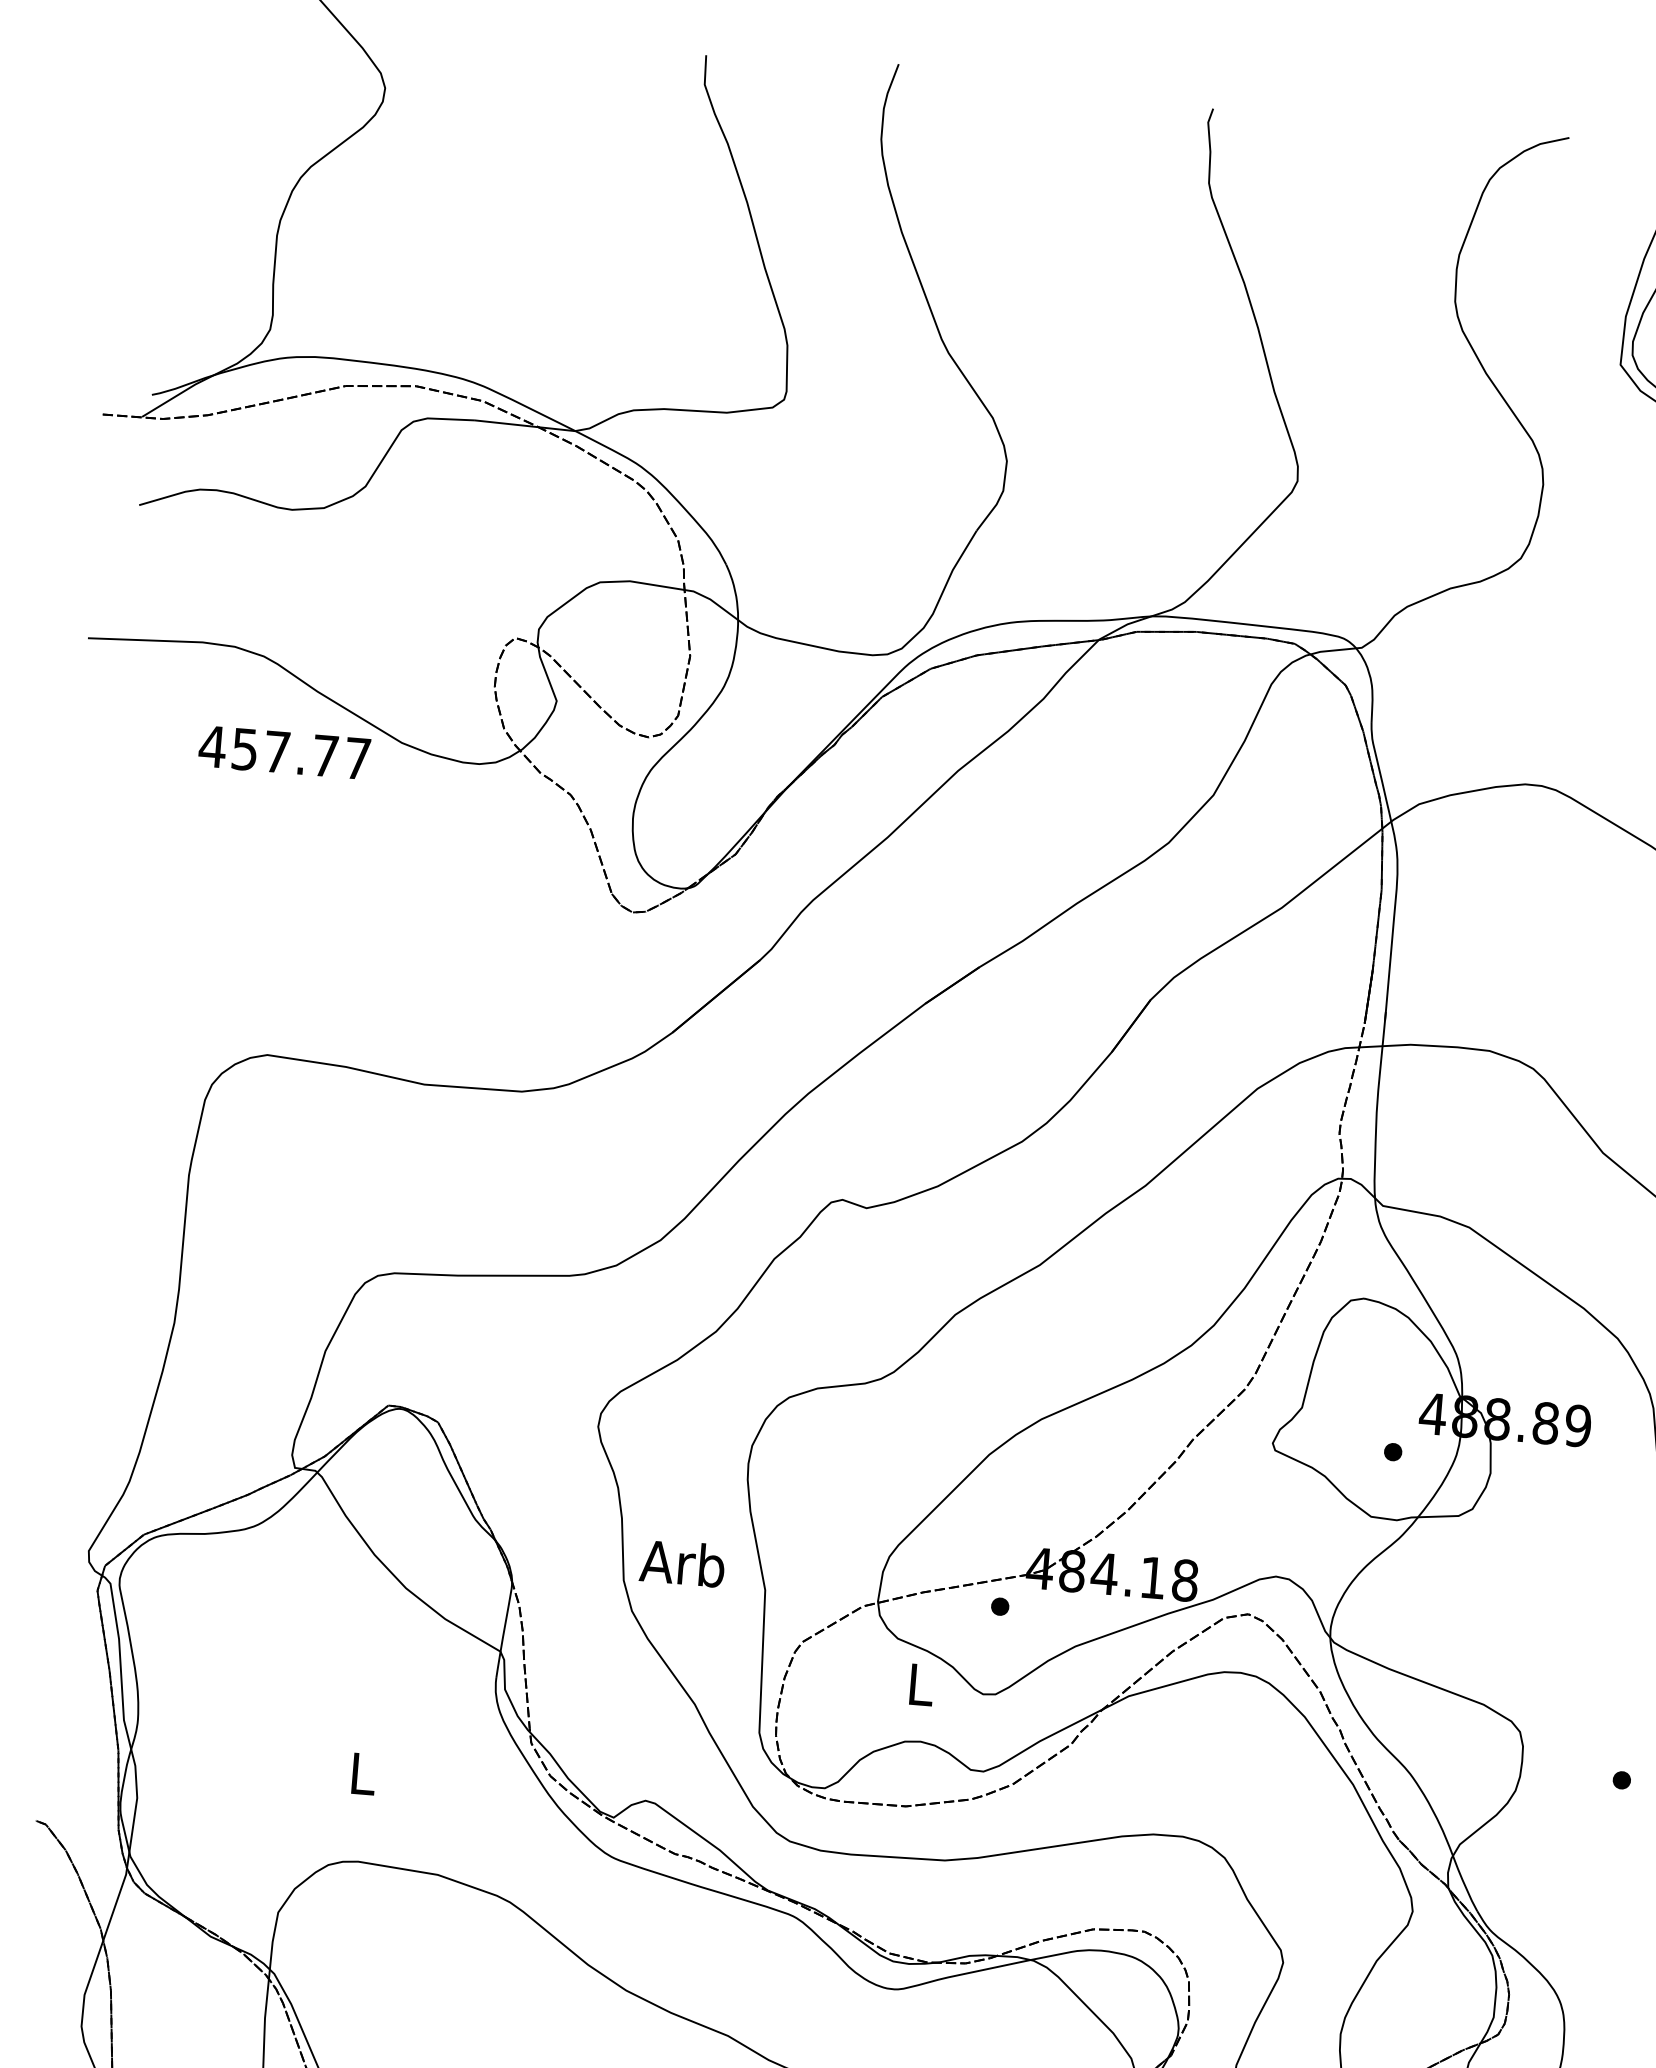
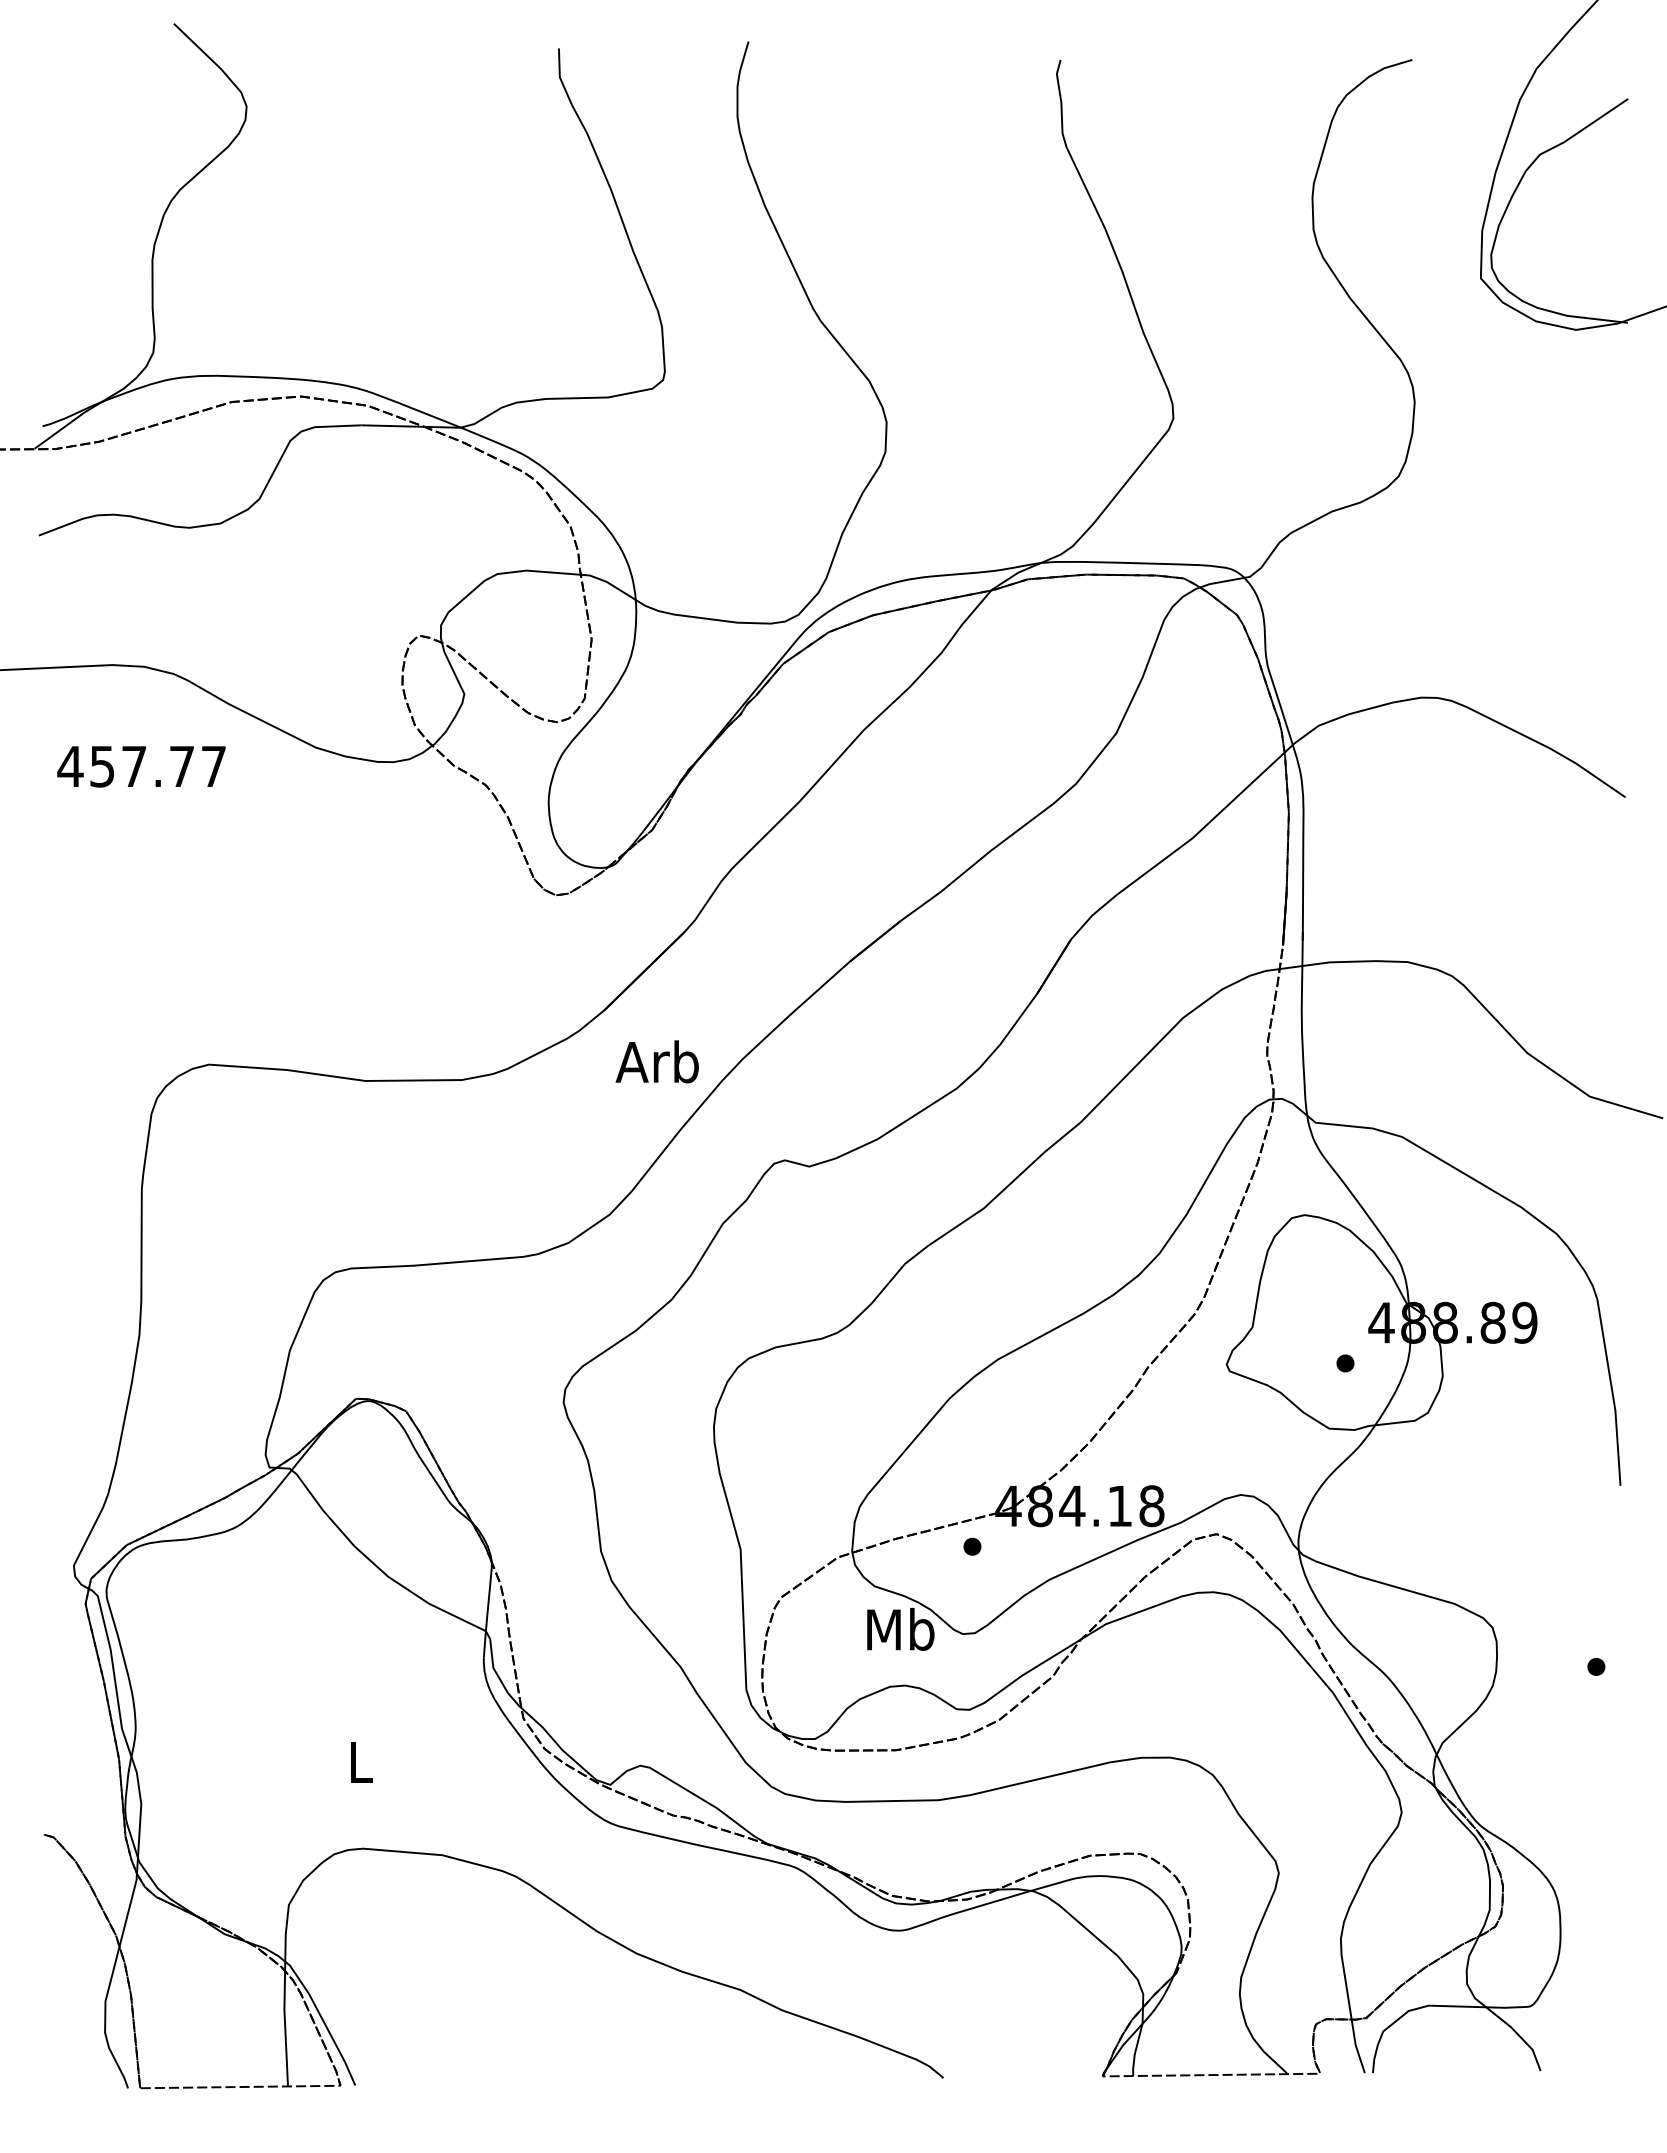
text: (284, 752) -> (141, 766), moved
text: (681, 1562) -> (656, 1061), moved
text: (920, 1684) -> (900, 1629), L -> Mb

